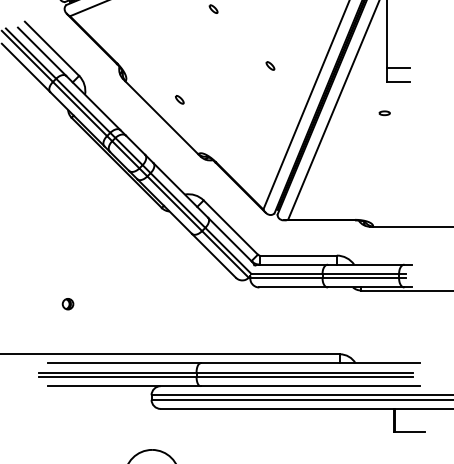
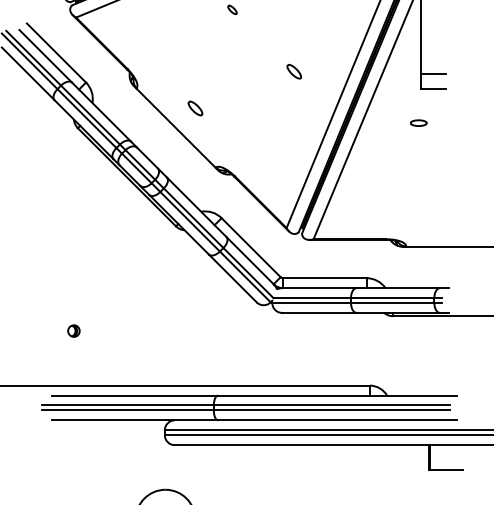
part: (270, 65) -> (294, 71), size x1.6
part: (179, 99) -> (195, 108), size x1.6
part: (384, 113) -> (418, 123), size x1.4

